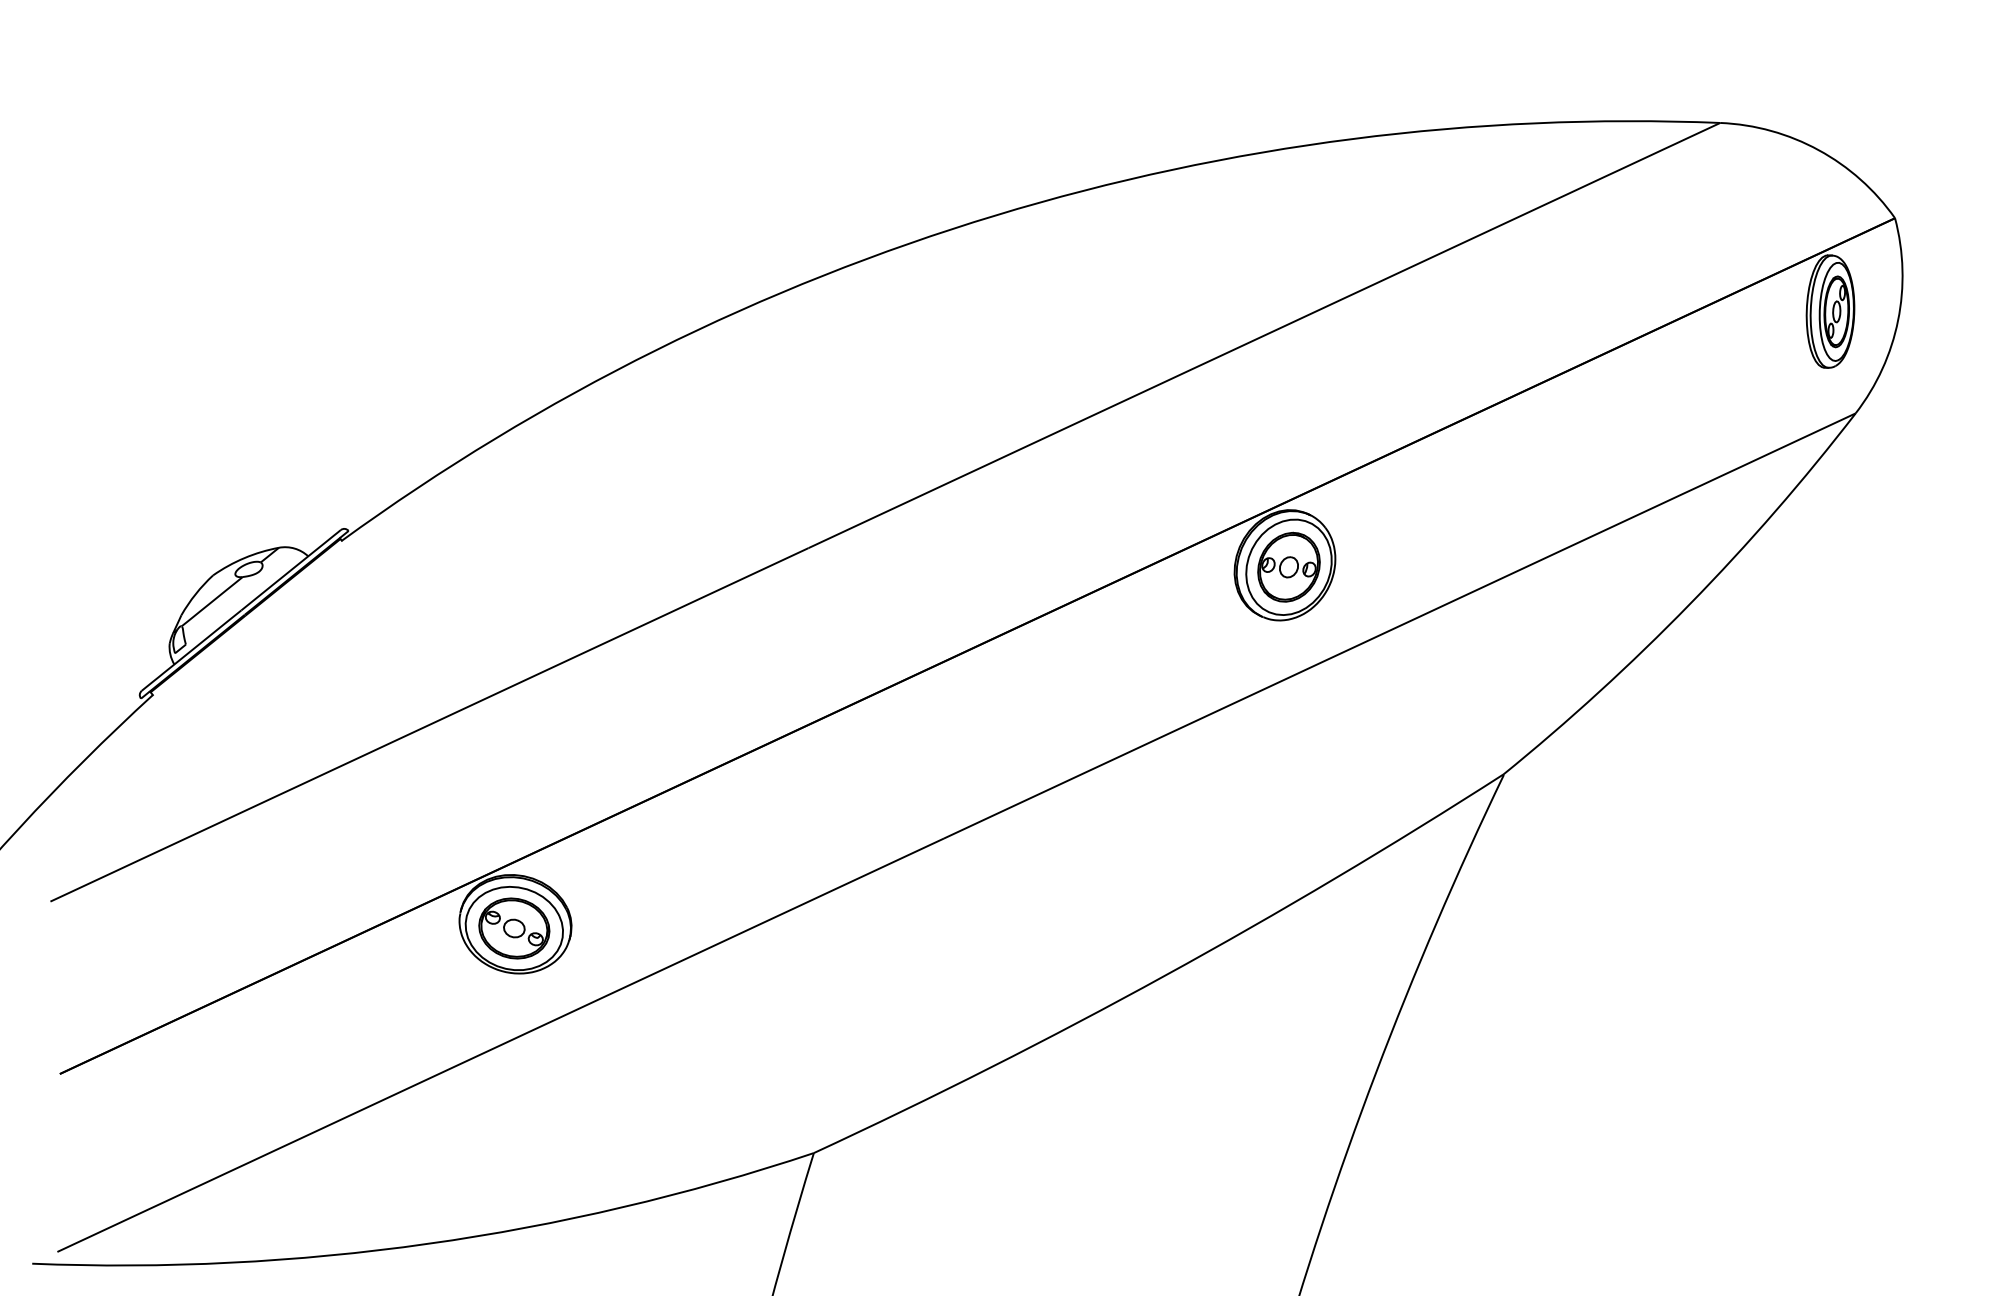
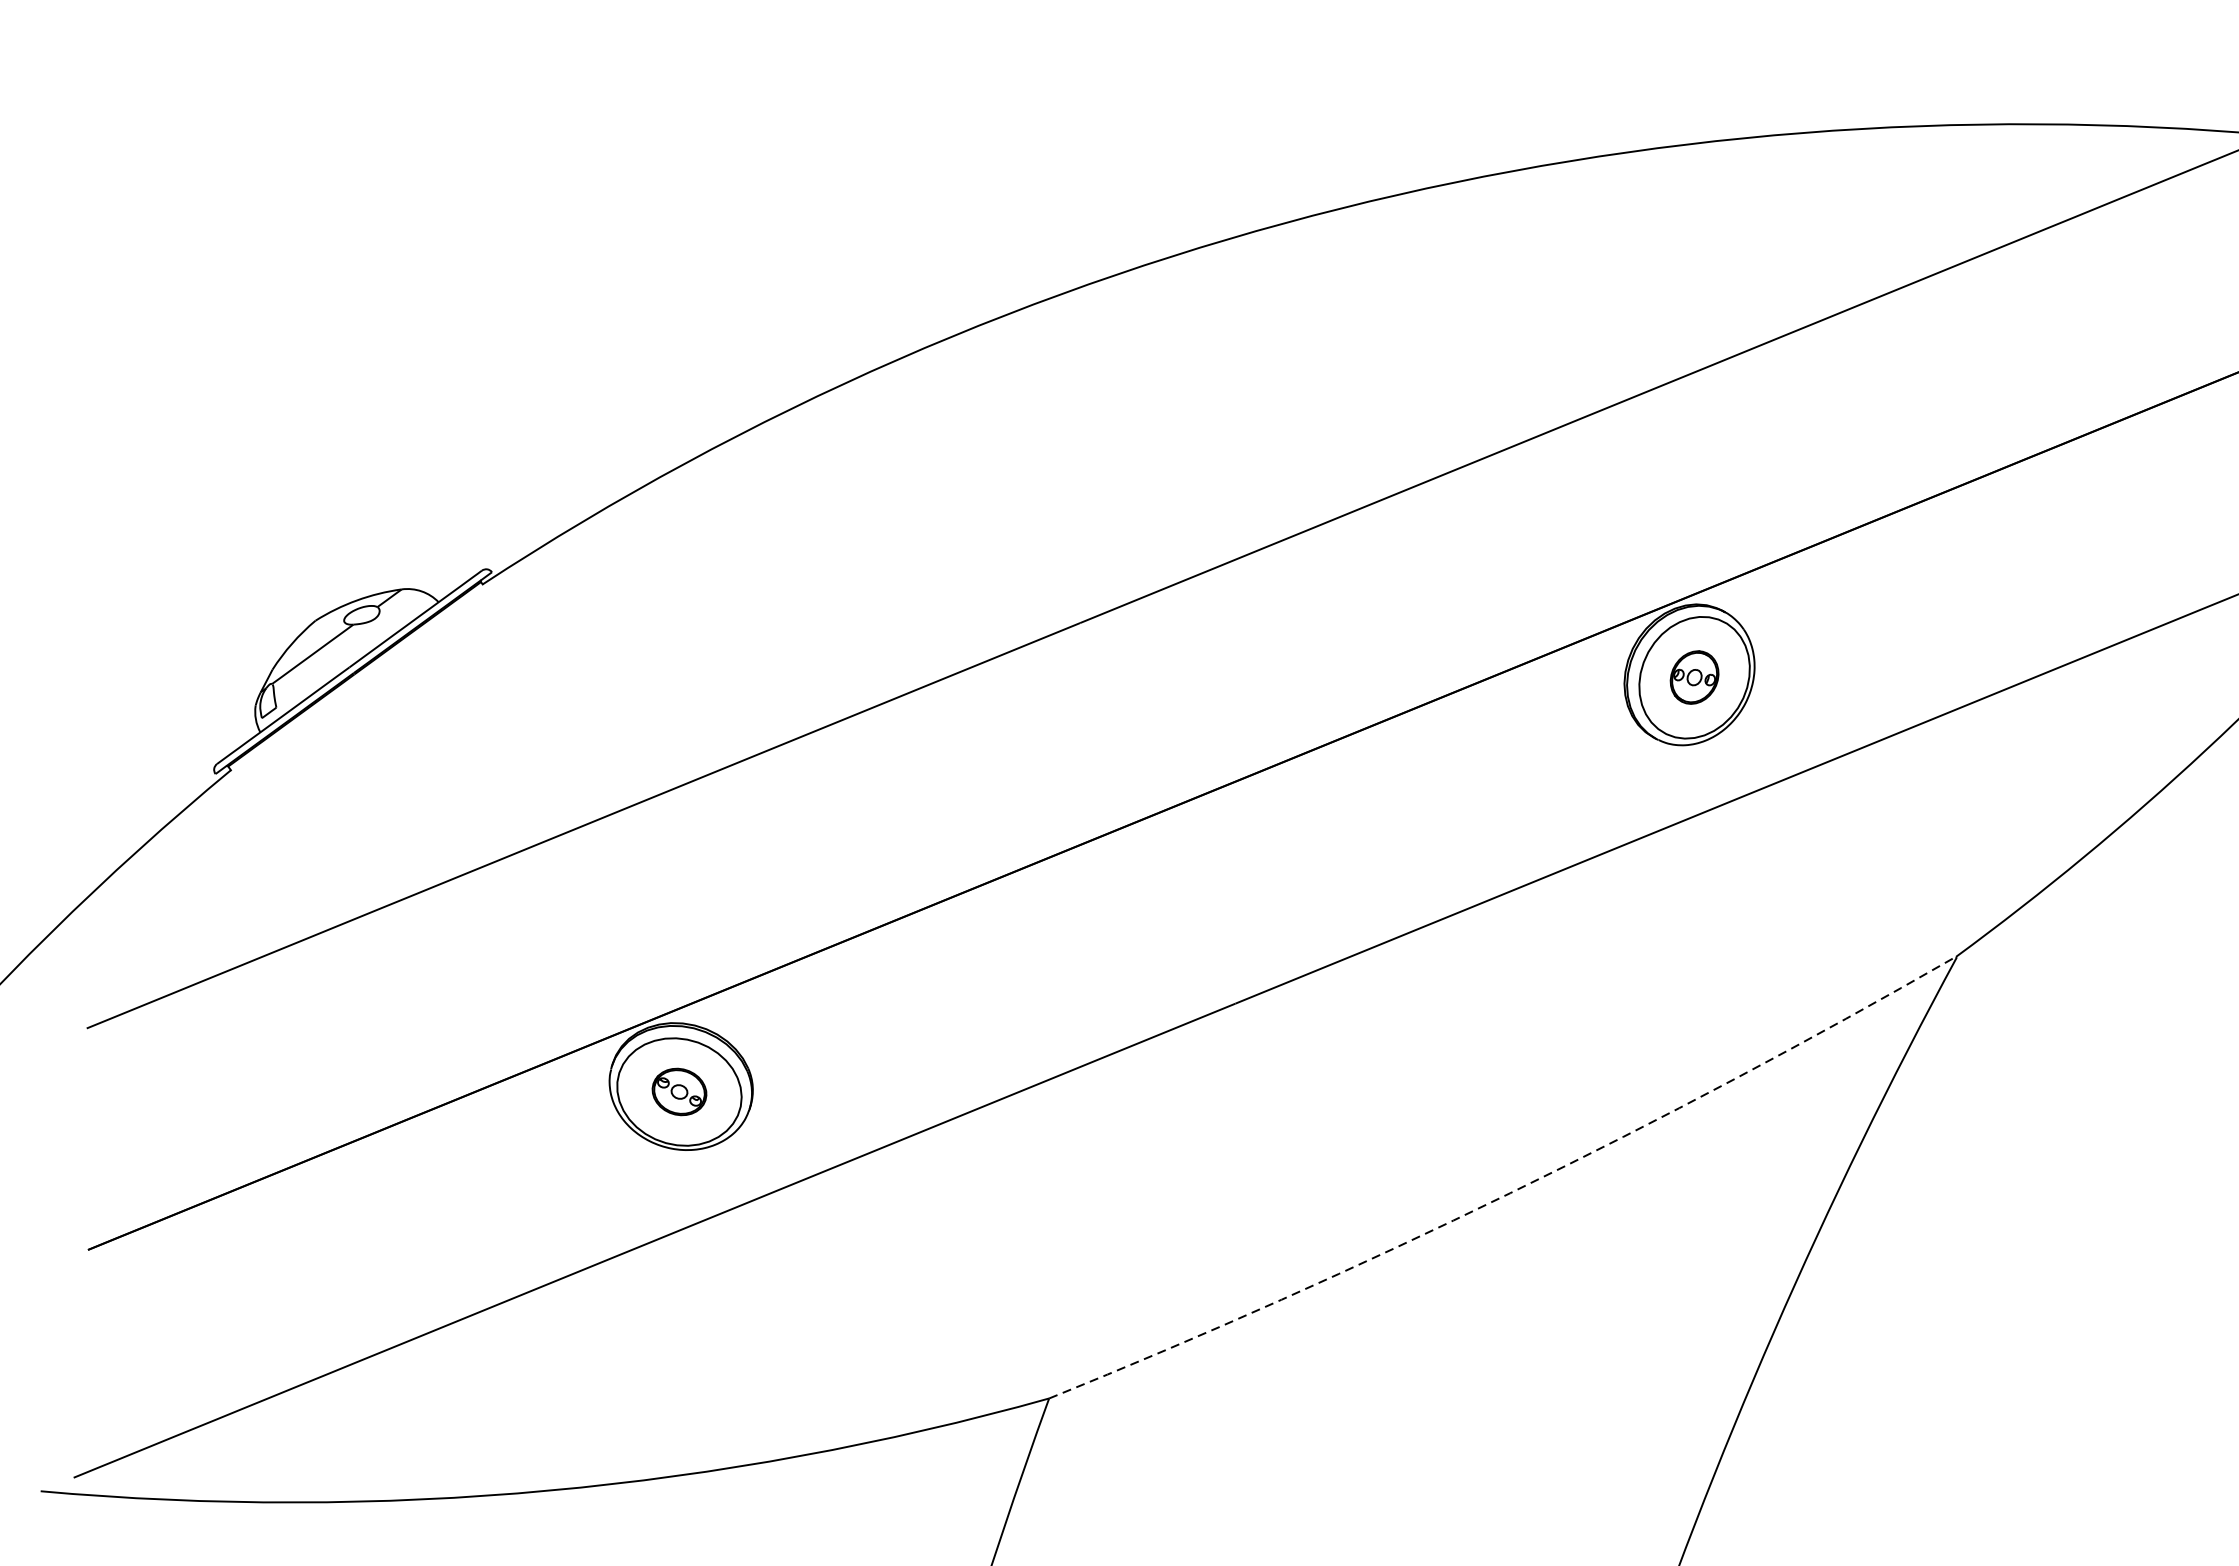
part: (1288, 566) -> (1694, 676), size x0.6
part: (514, 928) -> (679, 1091), size x0.6
arc: (1165, 975) -> (1510, 1192), solid -> dashed

